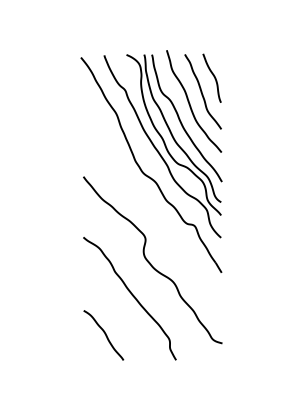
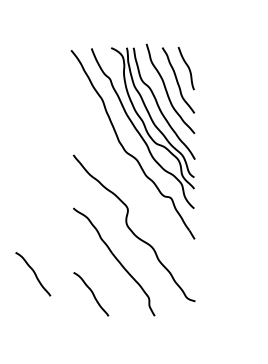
curve: (39, 312) -> (34, 274), added

